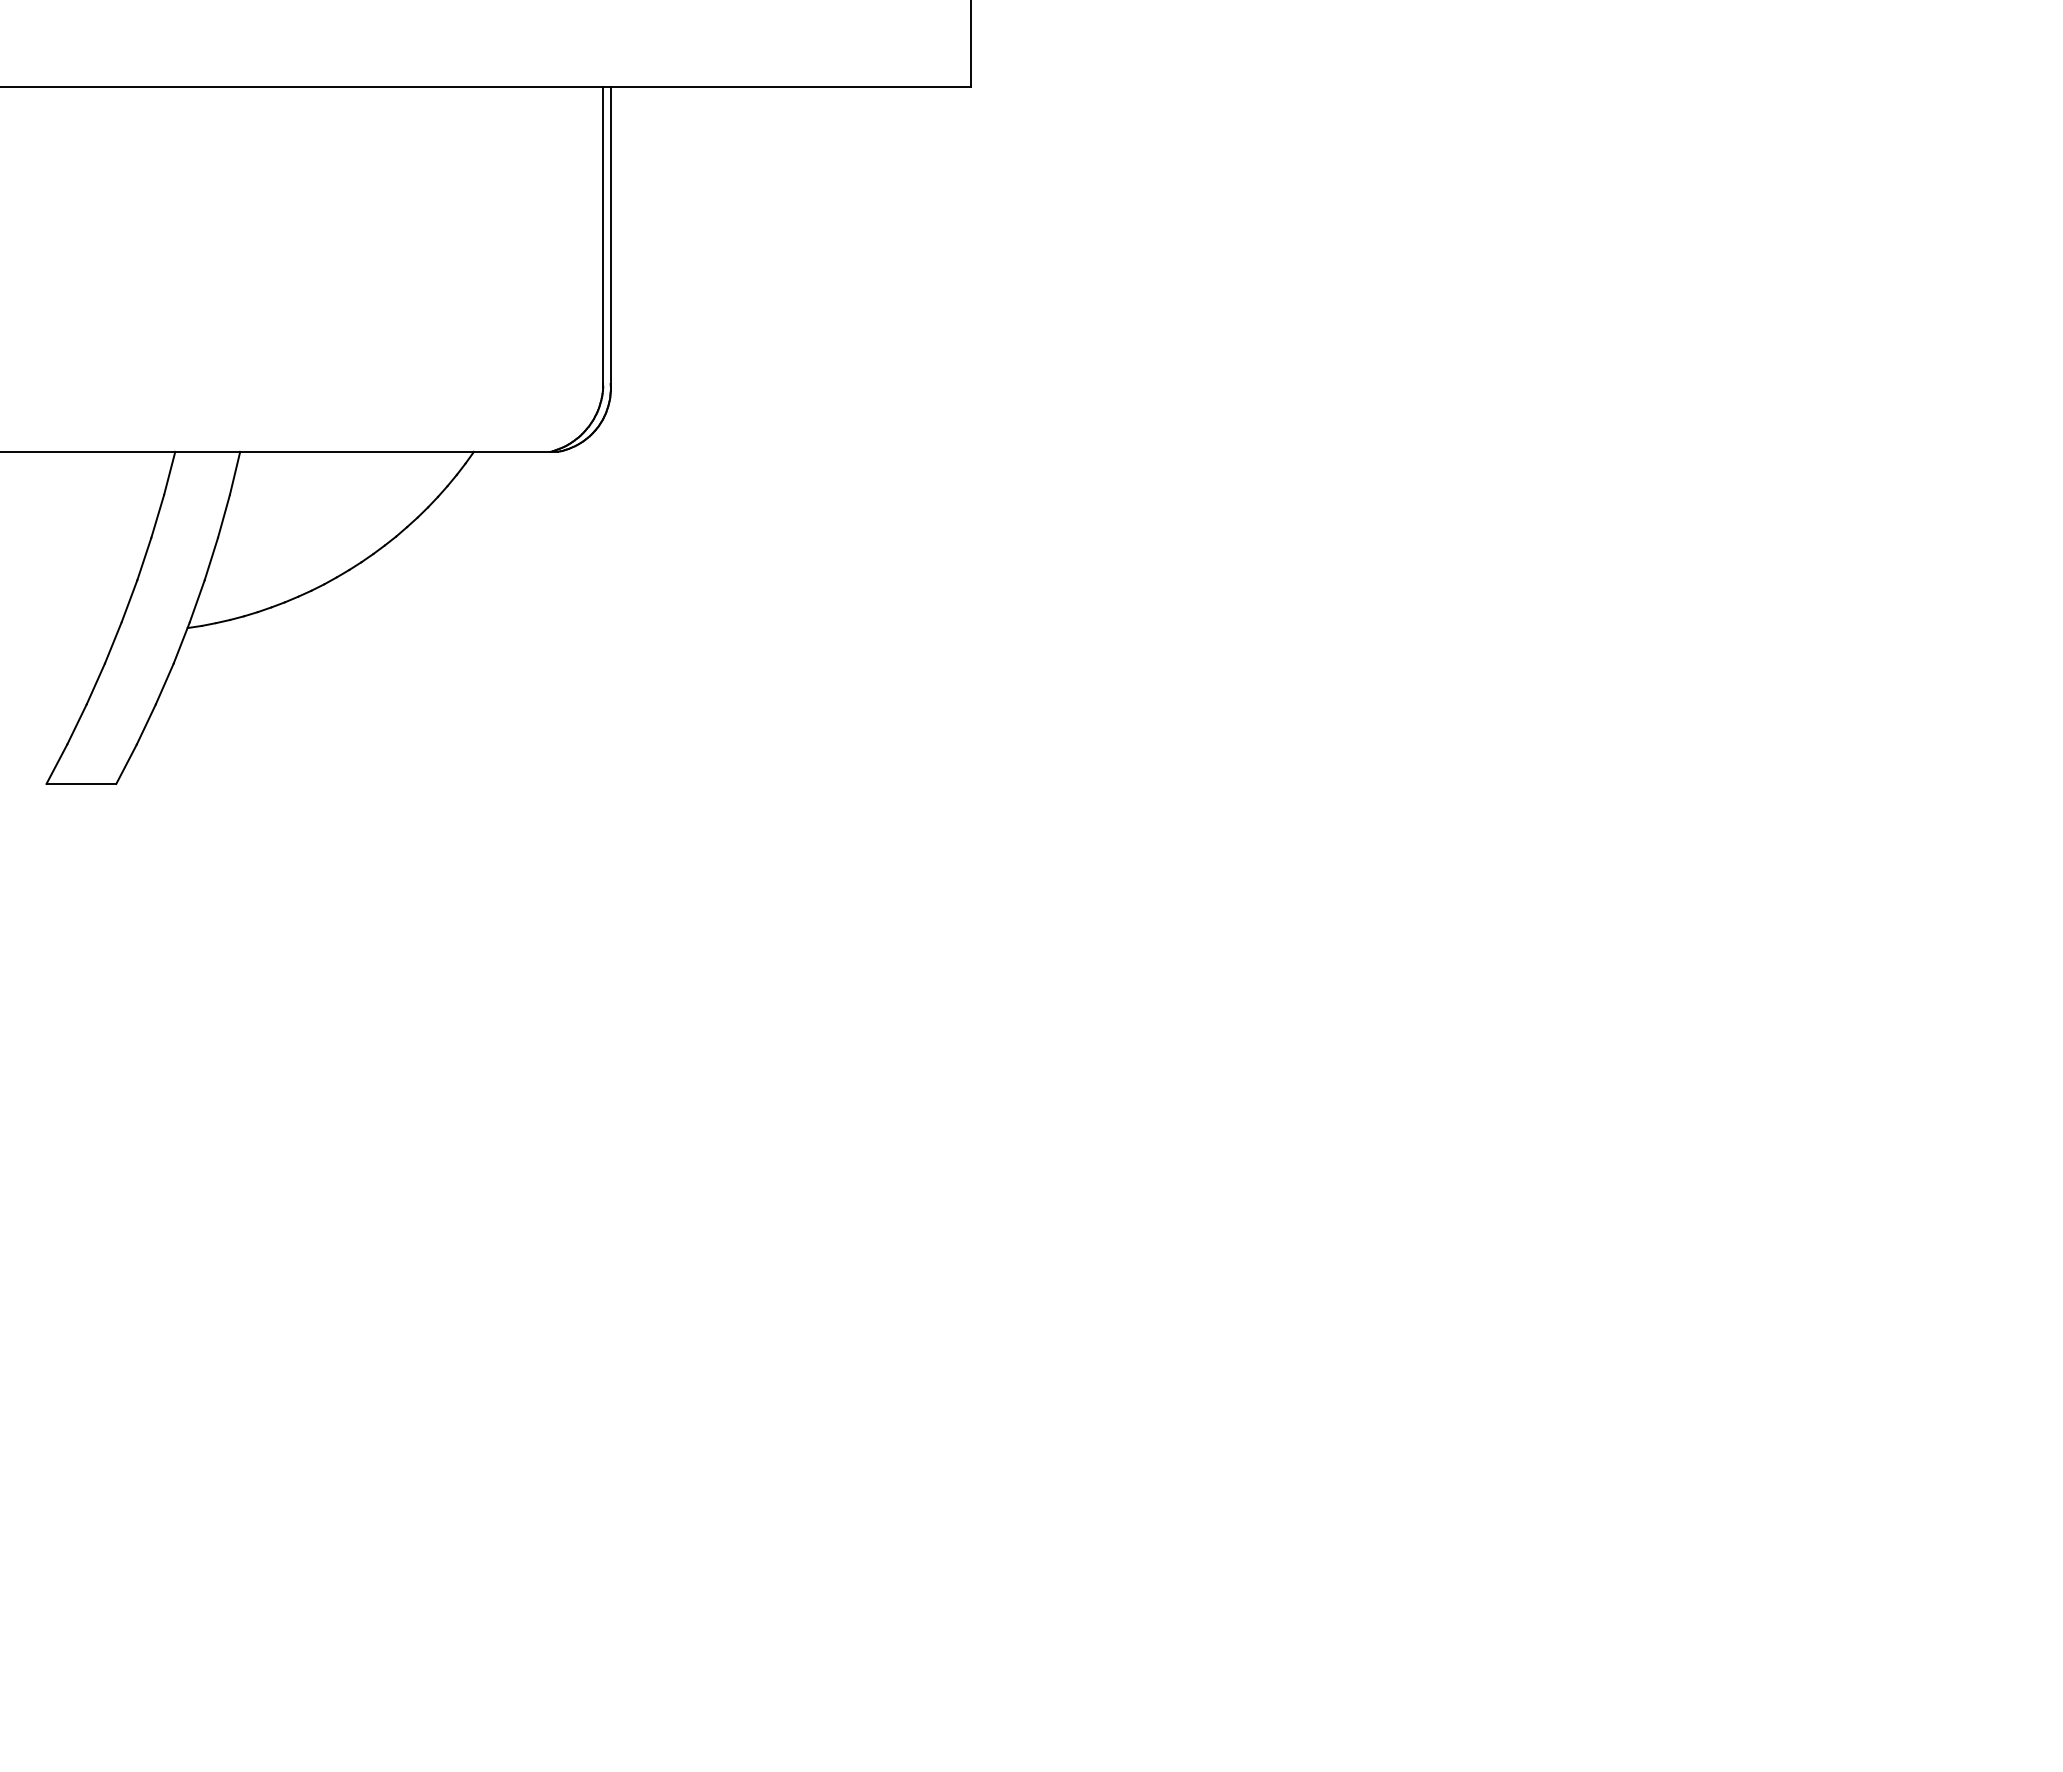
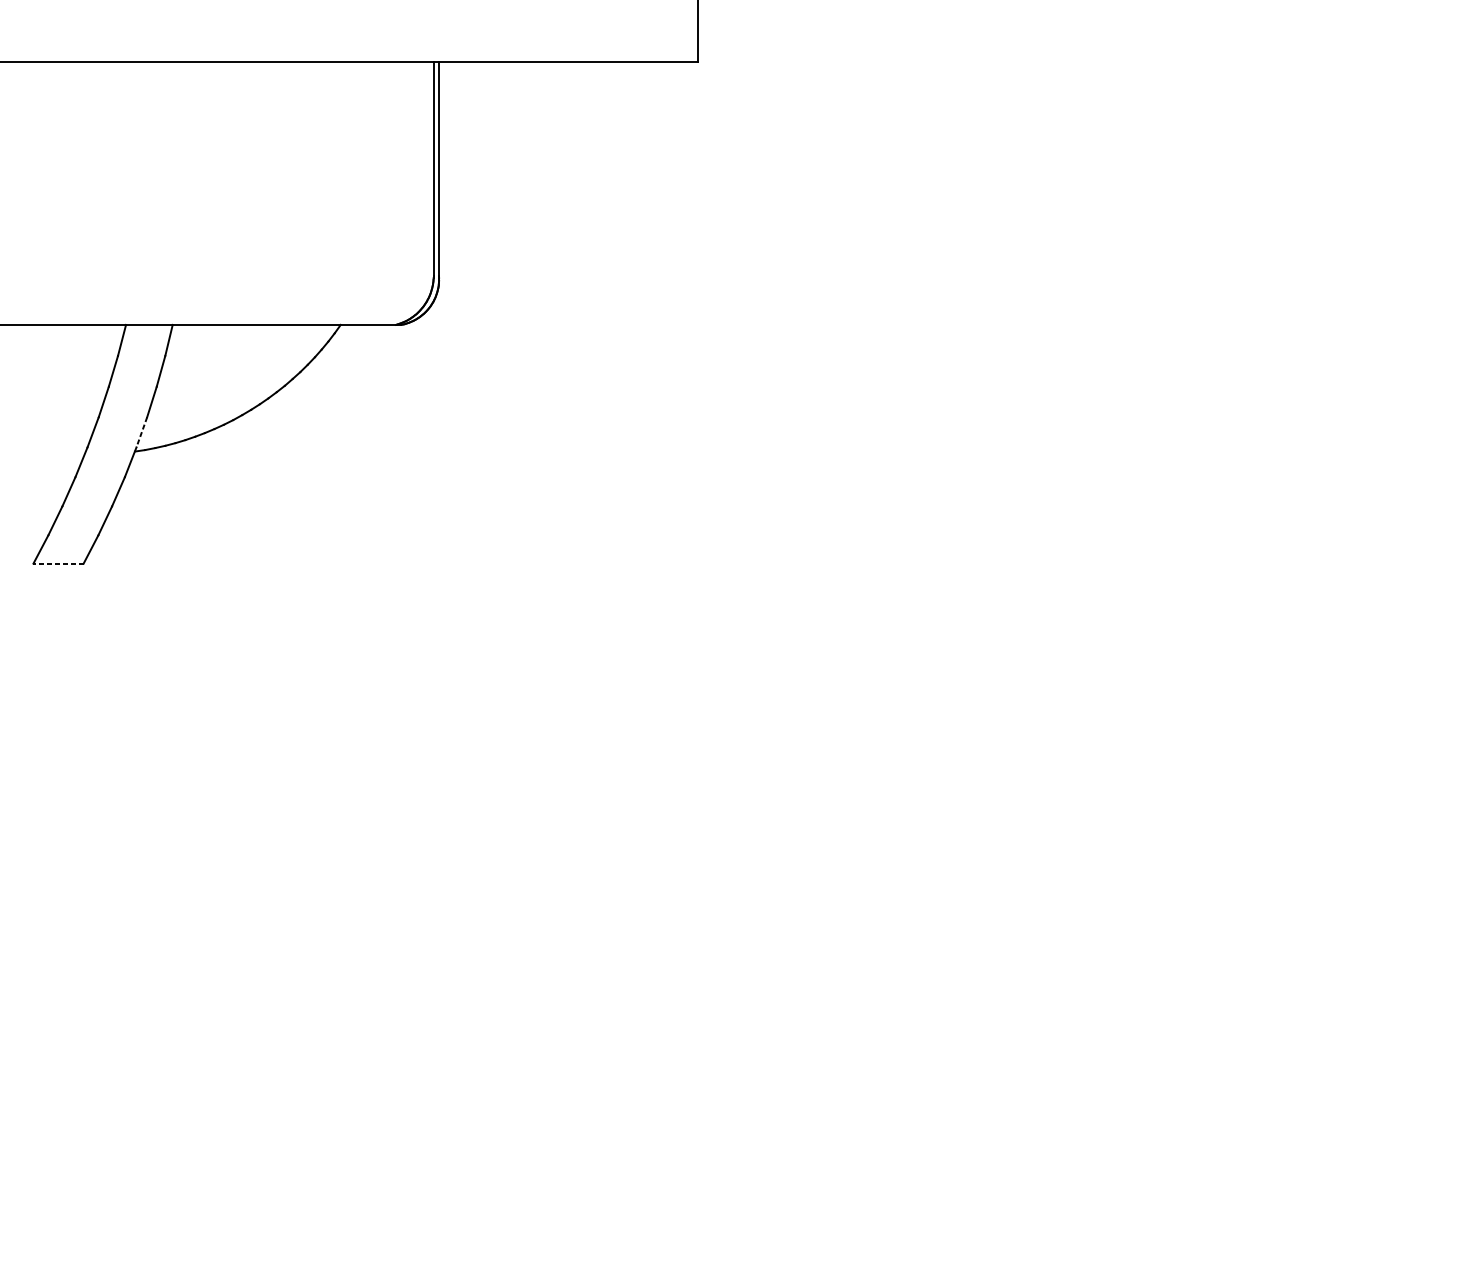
line: (197, 601) -> (142, 432), solid -> dashed
line: (81, 783) -> (58, 563), solid -> dashed

